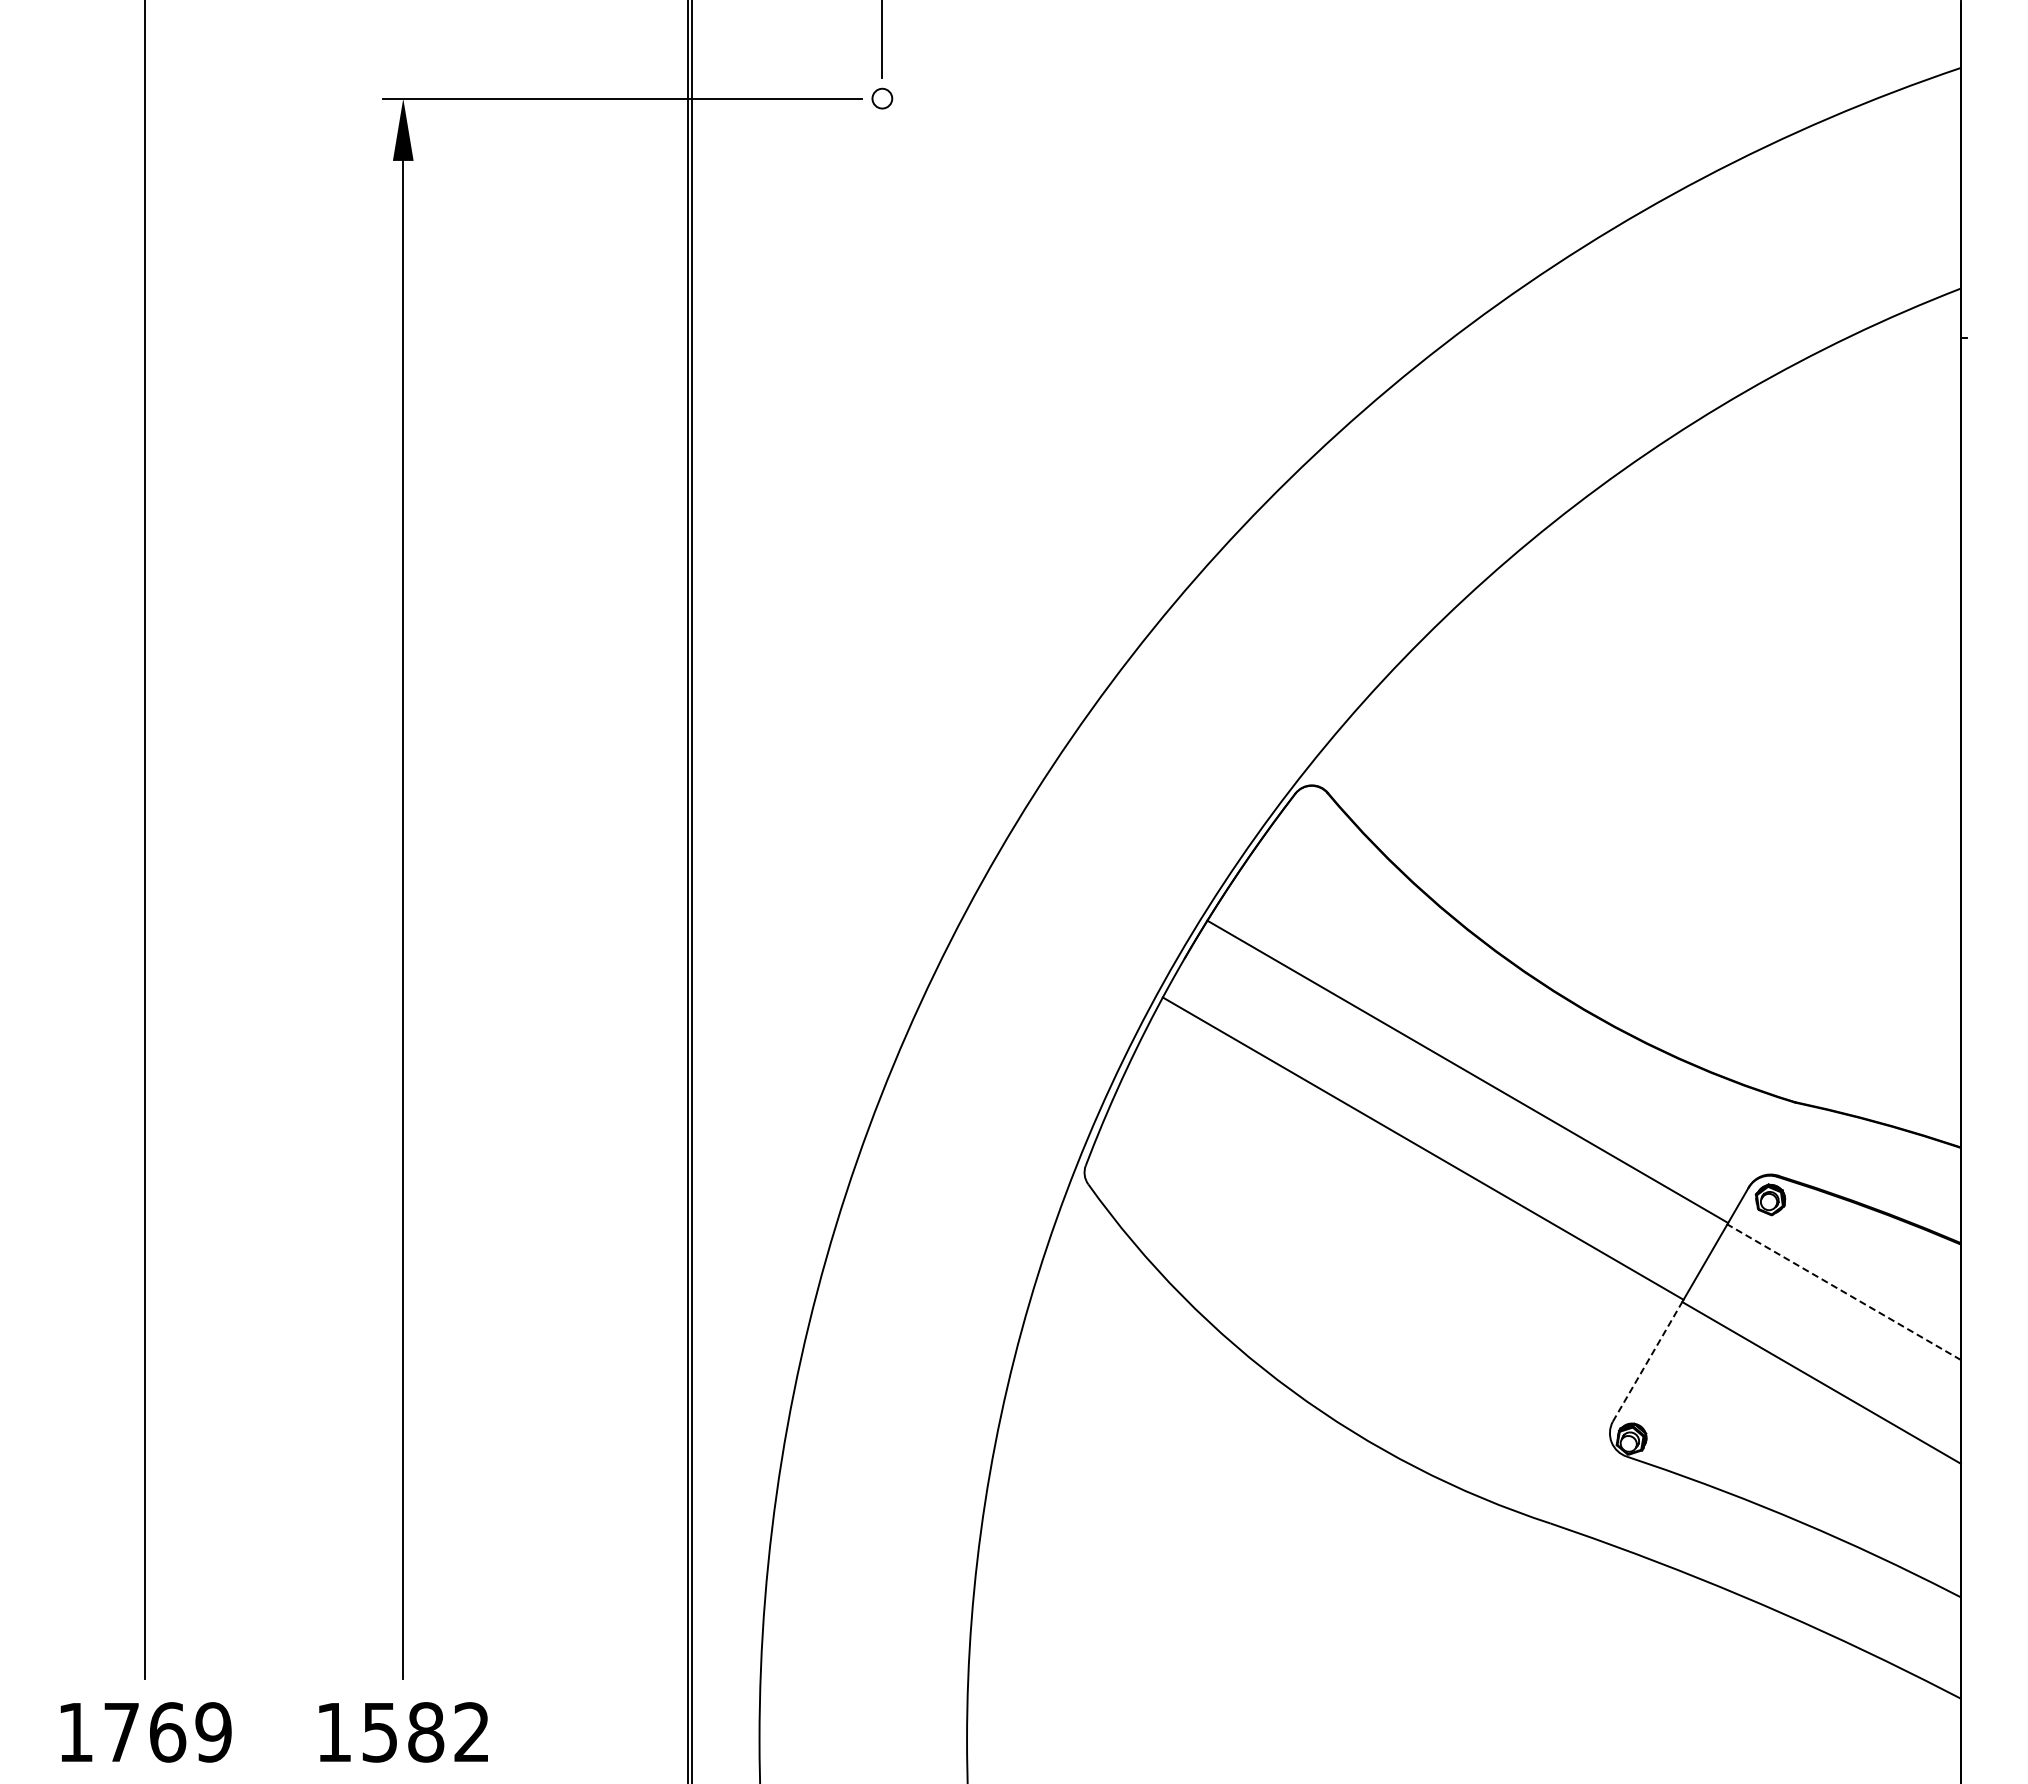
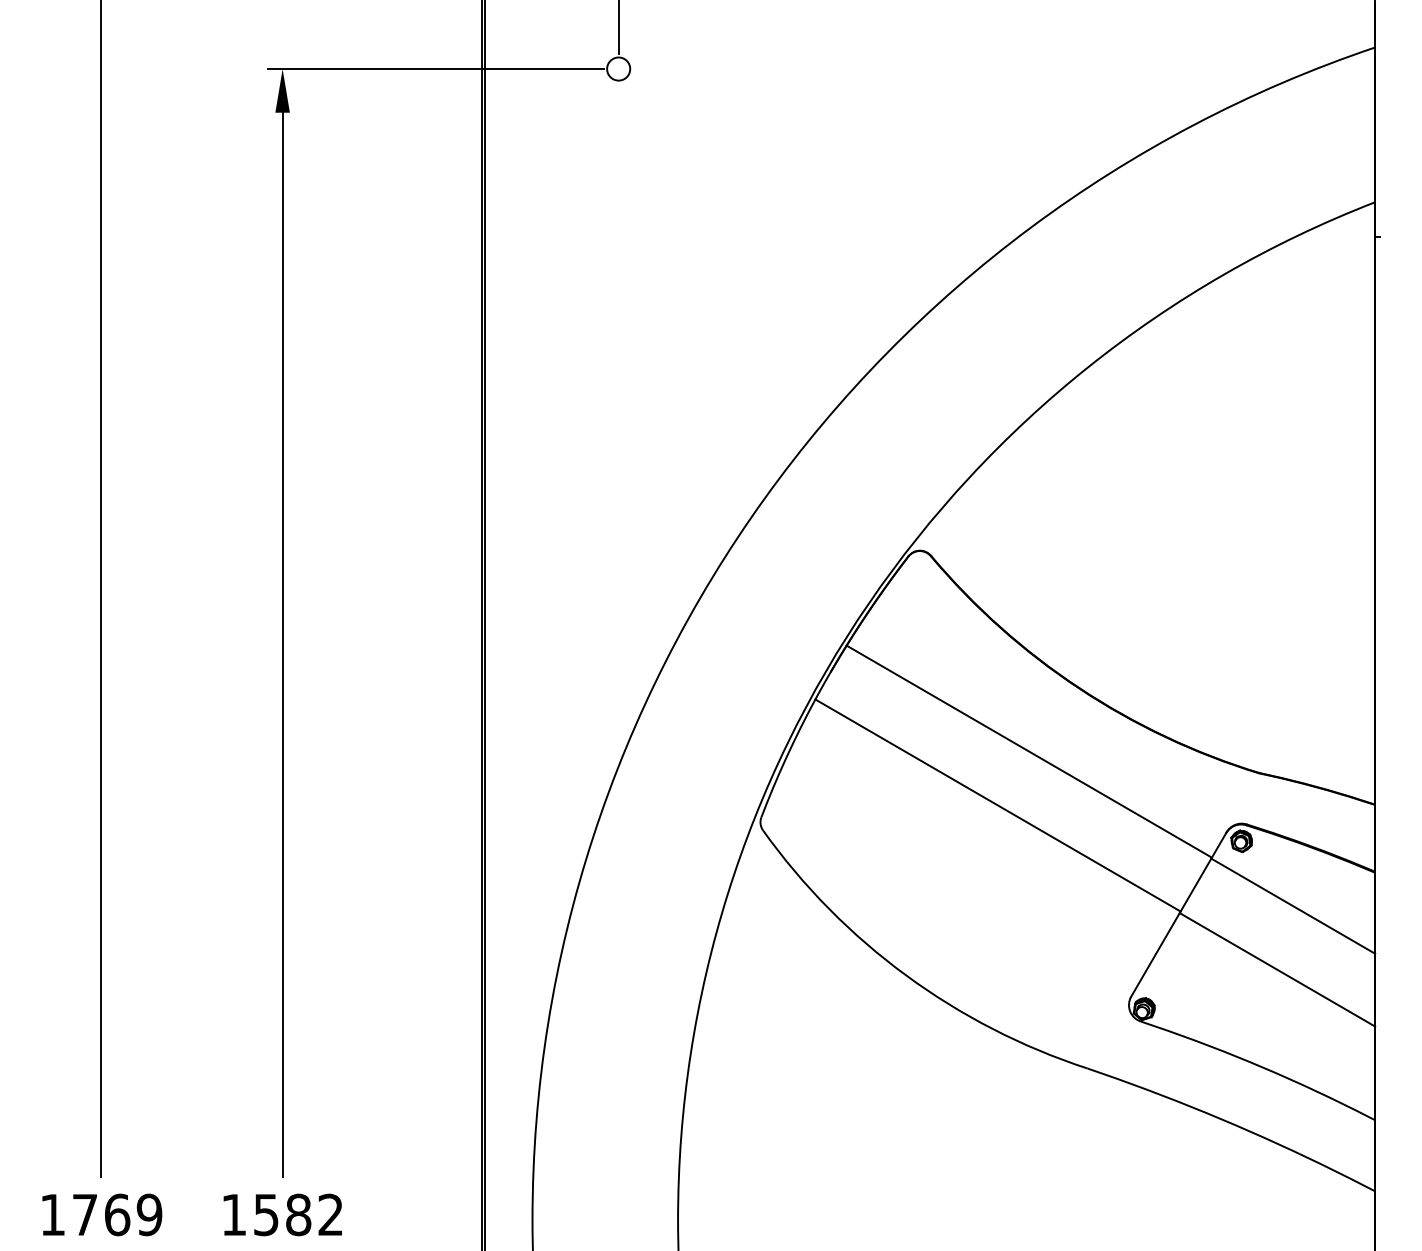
circle: (881, 98) -> (618, 68), size x1.67
line: (1843, 1291) -> (1292, 905), dashed -> solid
line: (1647, 1361) -> (1155, 954), dashed -> solid

